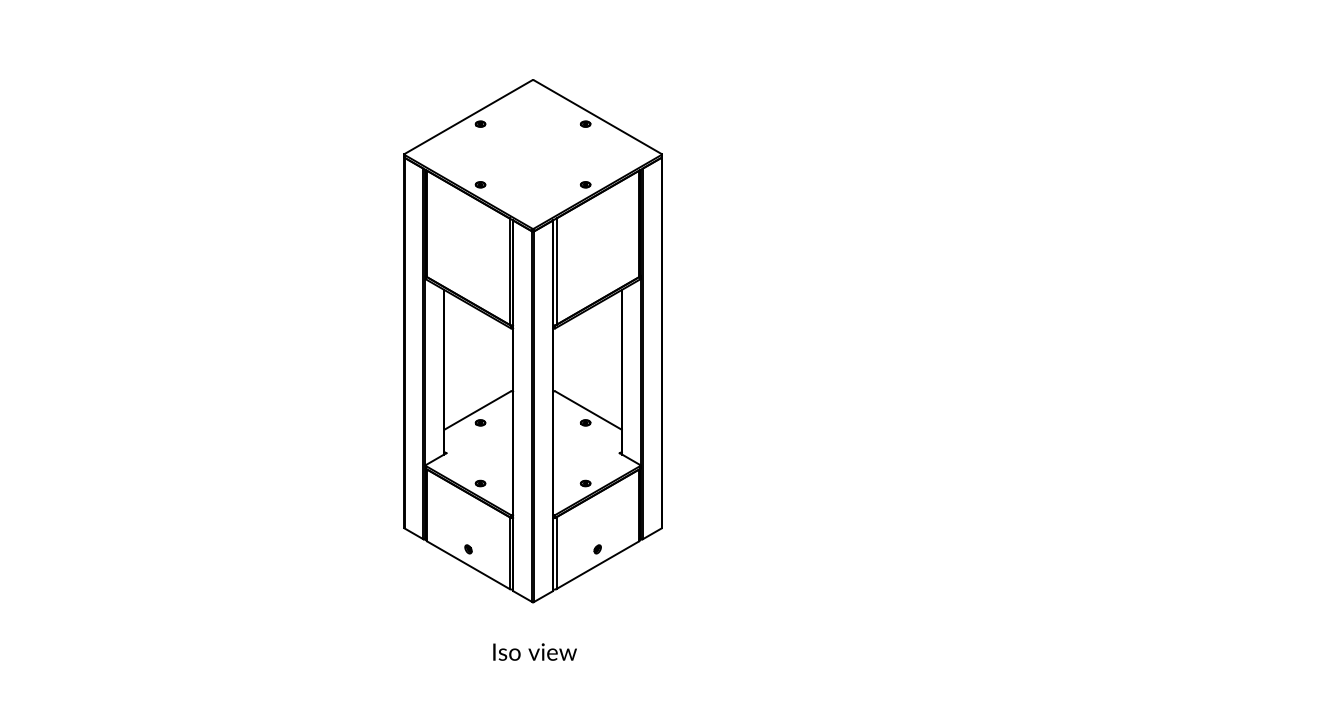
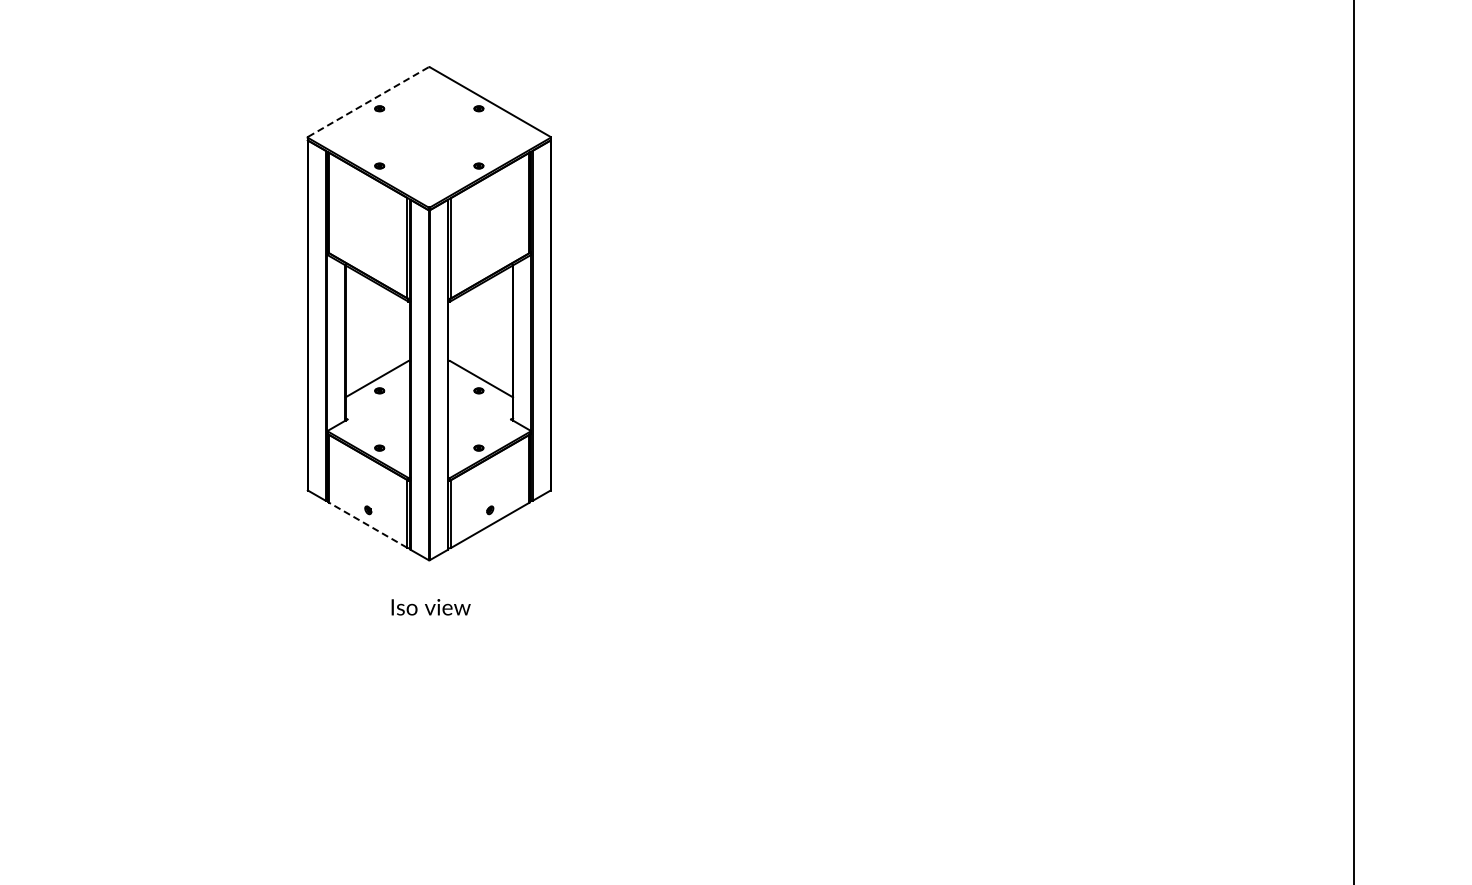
line: (468, 117) -> (368, 102), solid -> dashed
line: (468, 565) -> (368, 525), solid -> dashed

